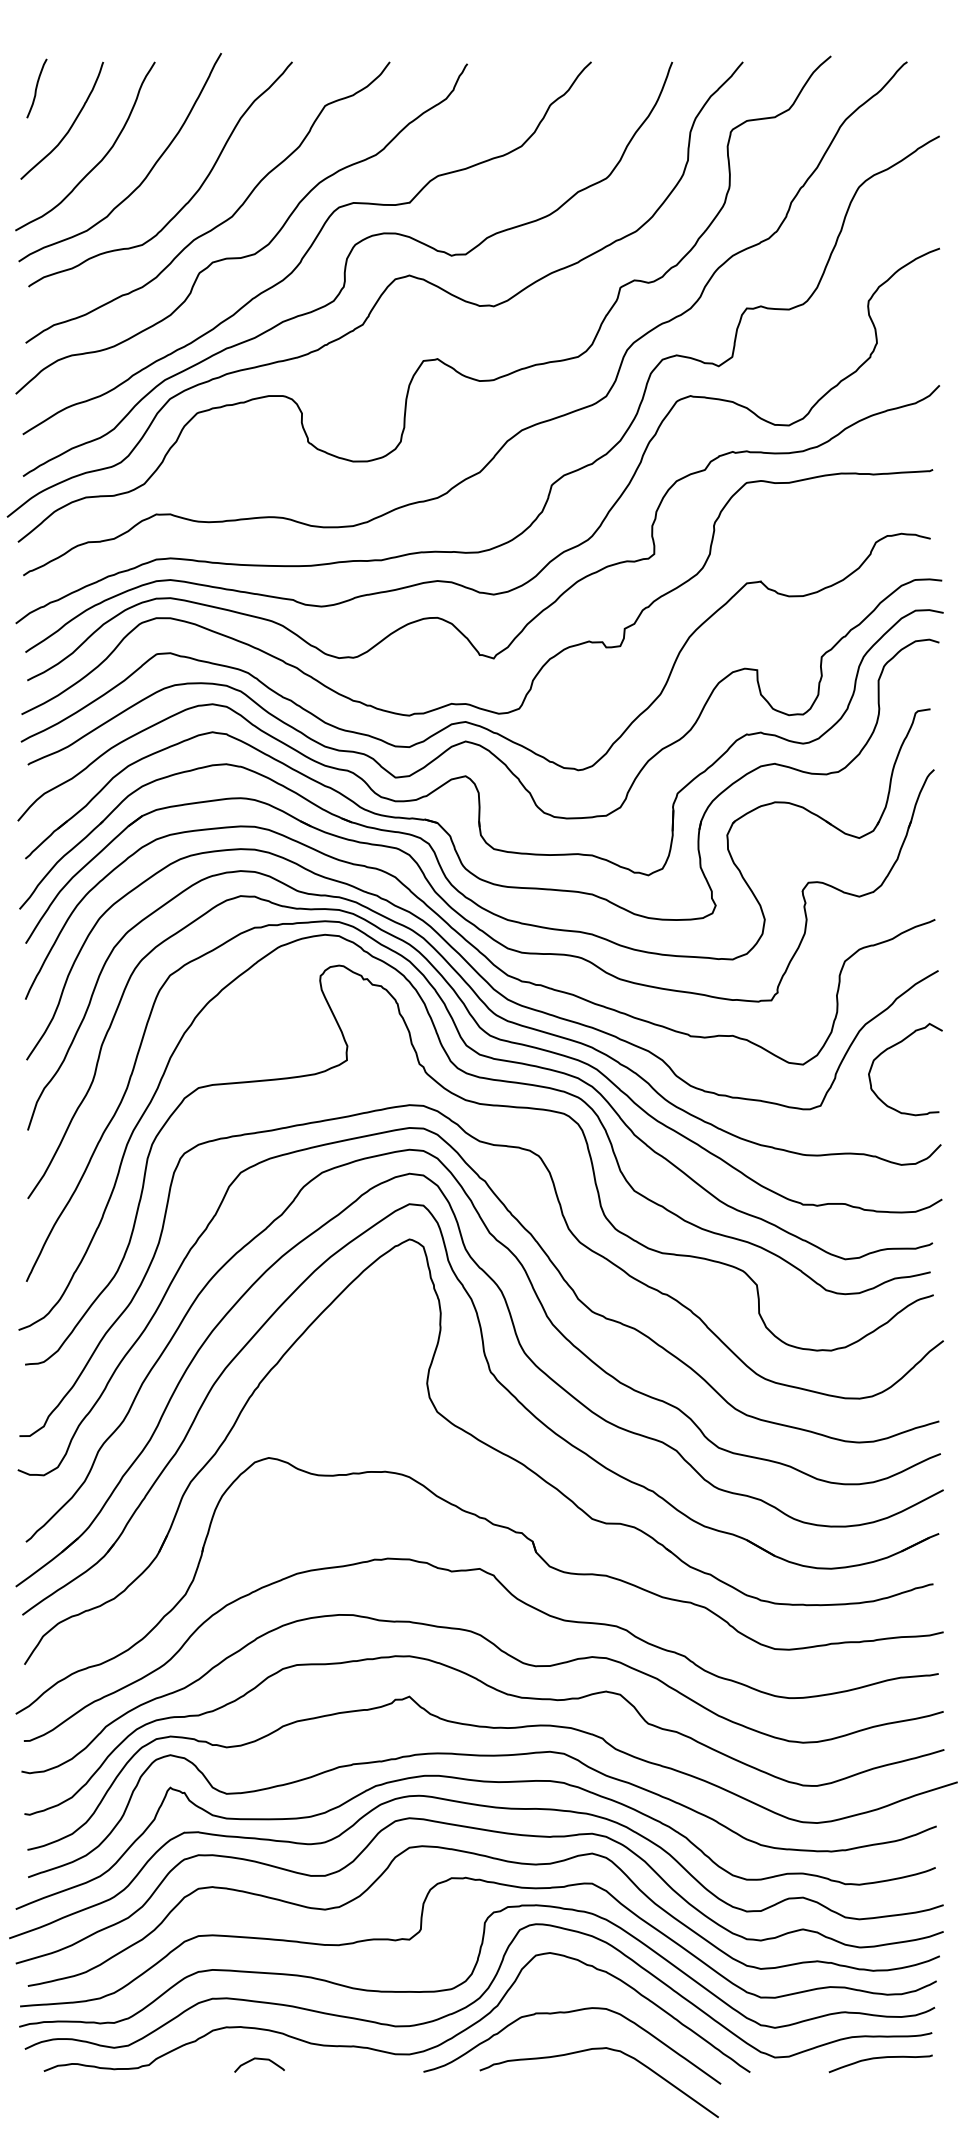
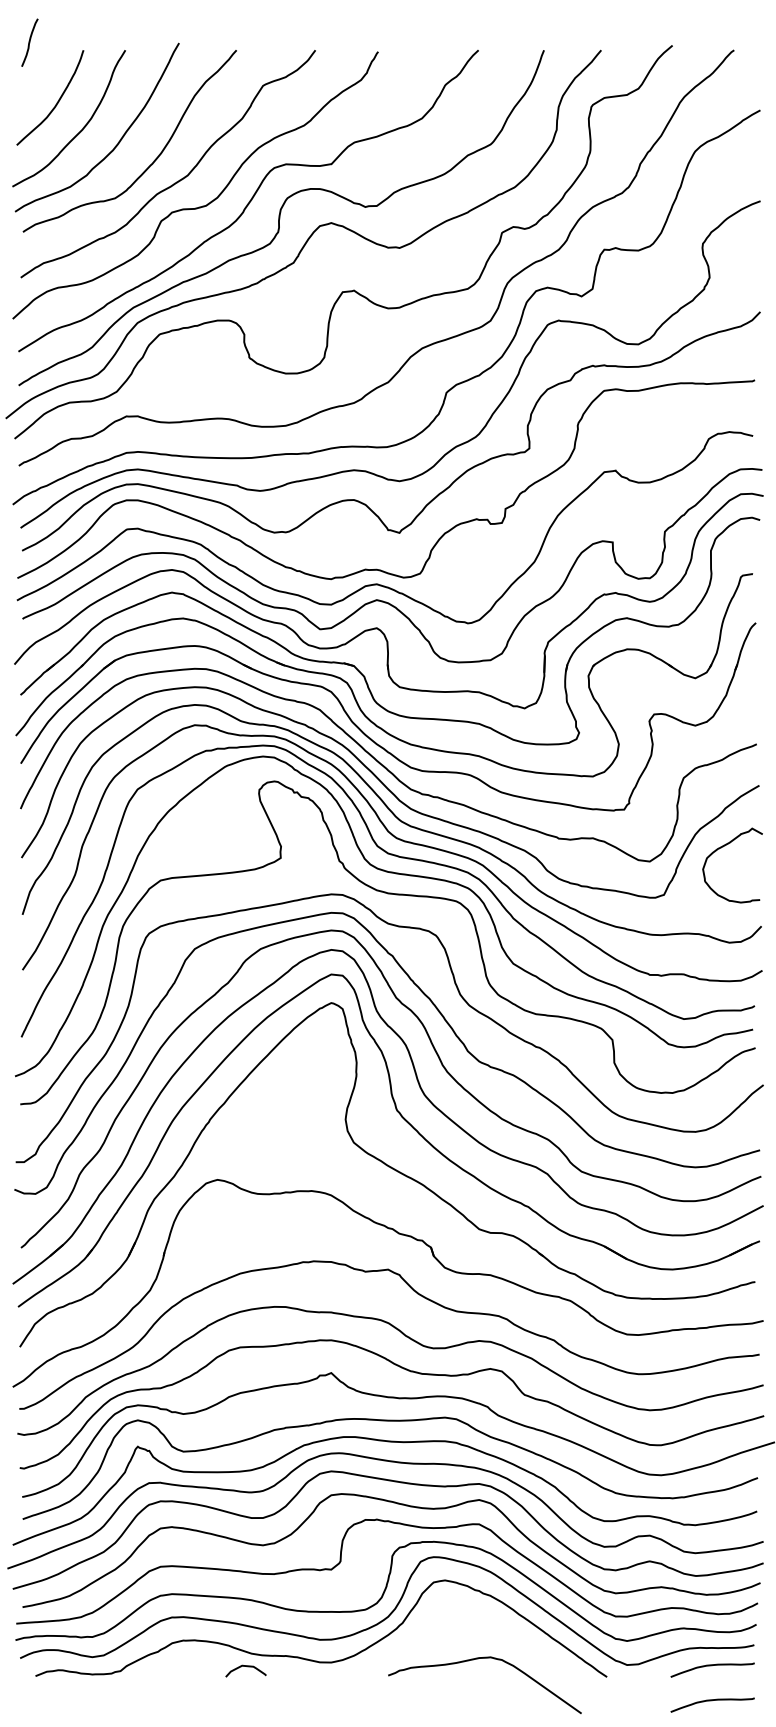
curve: (36, 88) -> (29, 42), moved
curve: (569, 2013) -> (460, 1629), removed
curve: (261, 2060) -> (247, 1667), moved
curve: (880, 2102) -> (712, 1701), added

